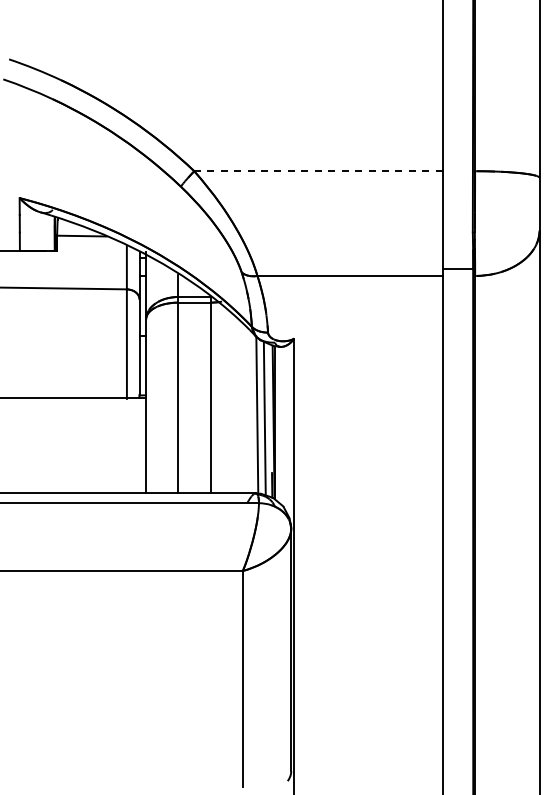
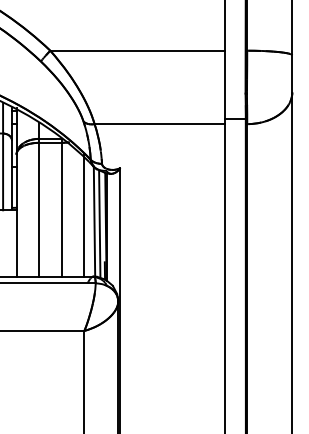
line: (318, 171) -> (137, 50), dashed -> solid
line: (242, 406) -> (84, 215), added

